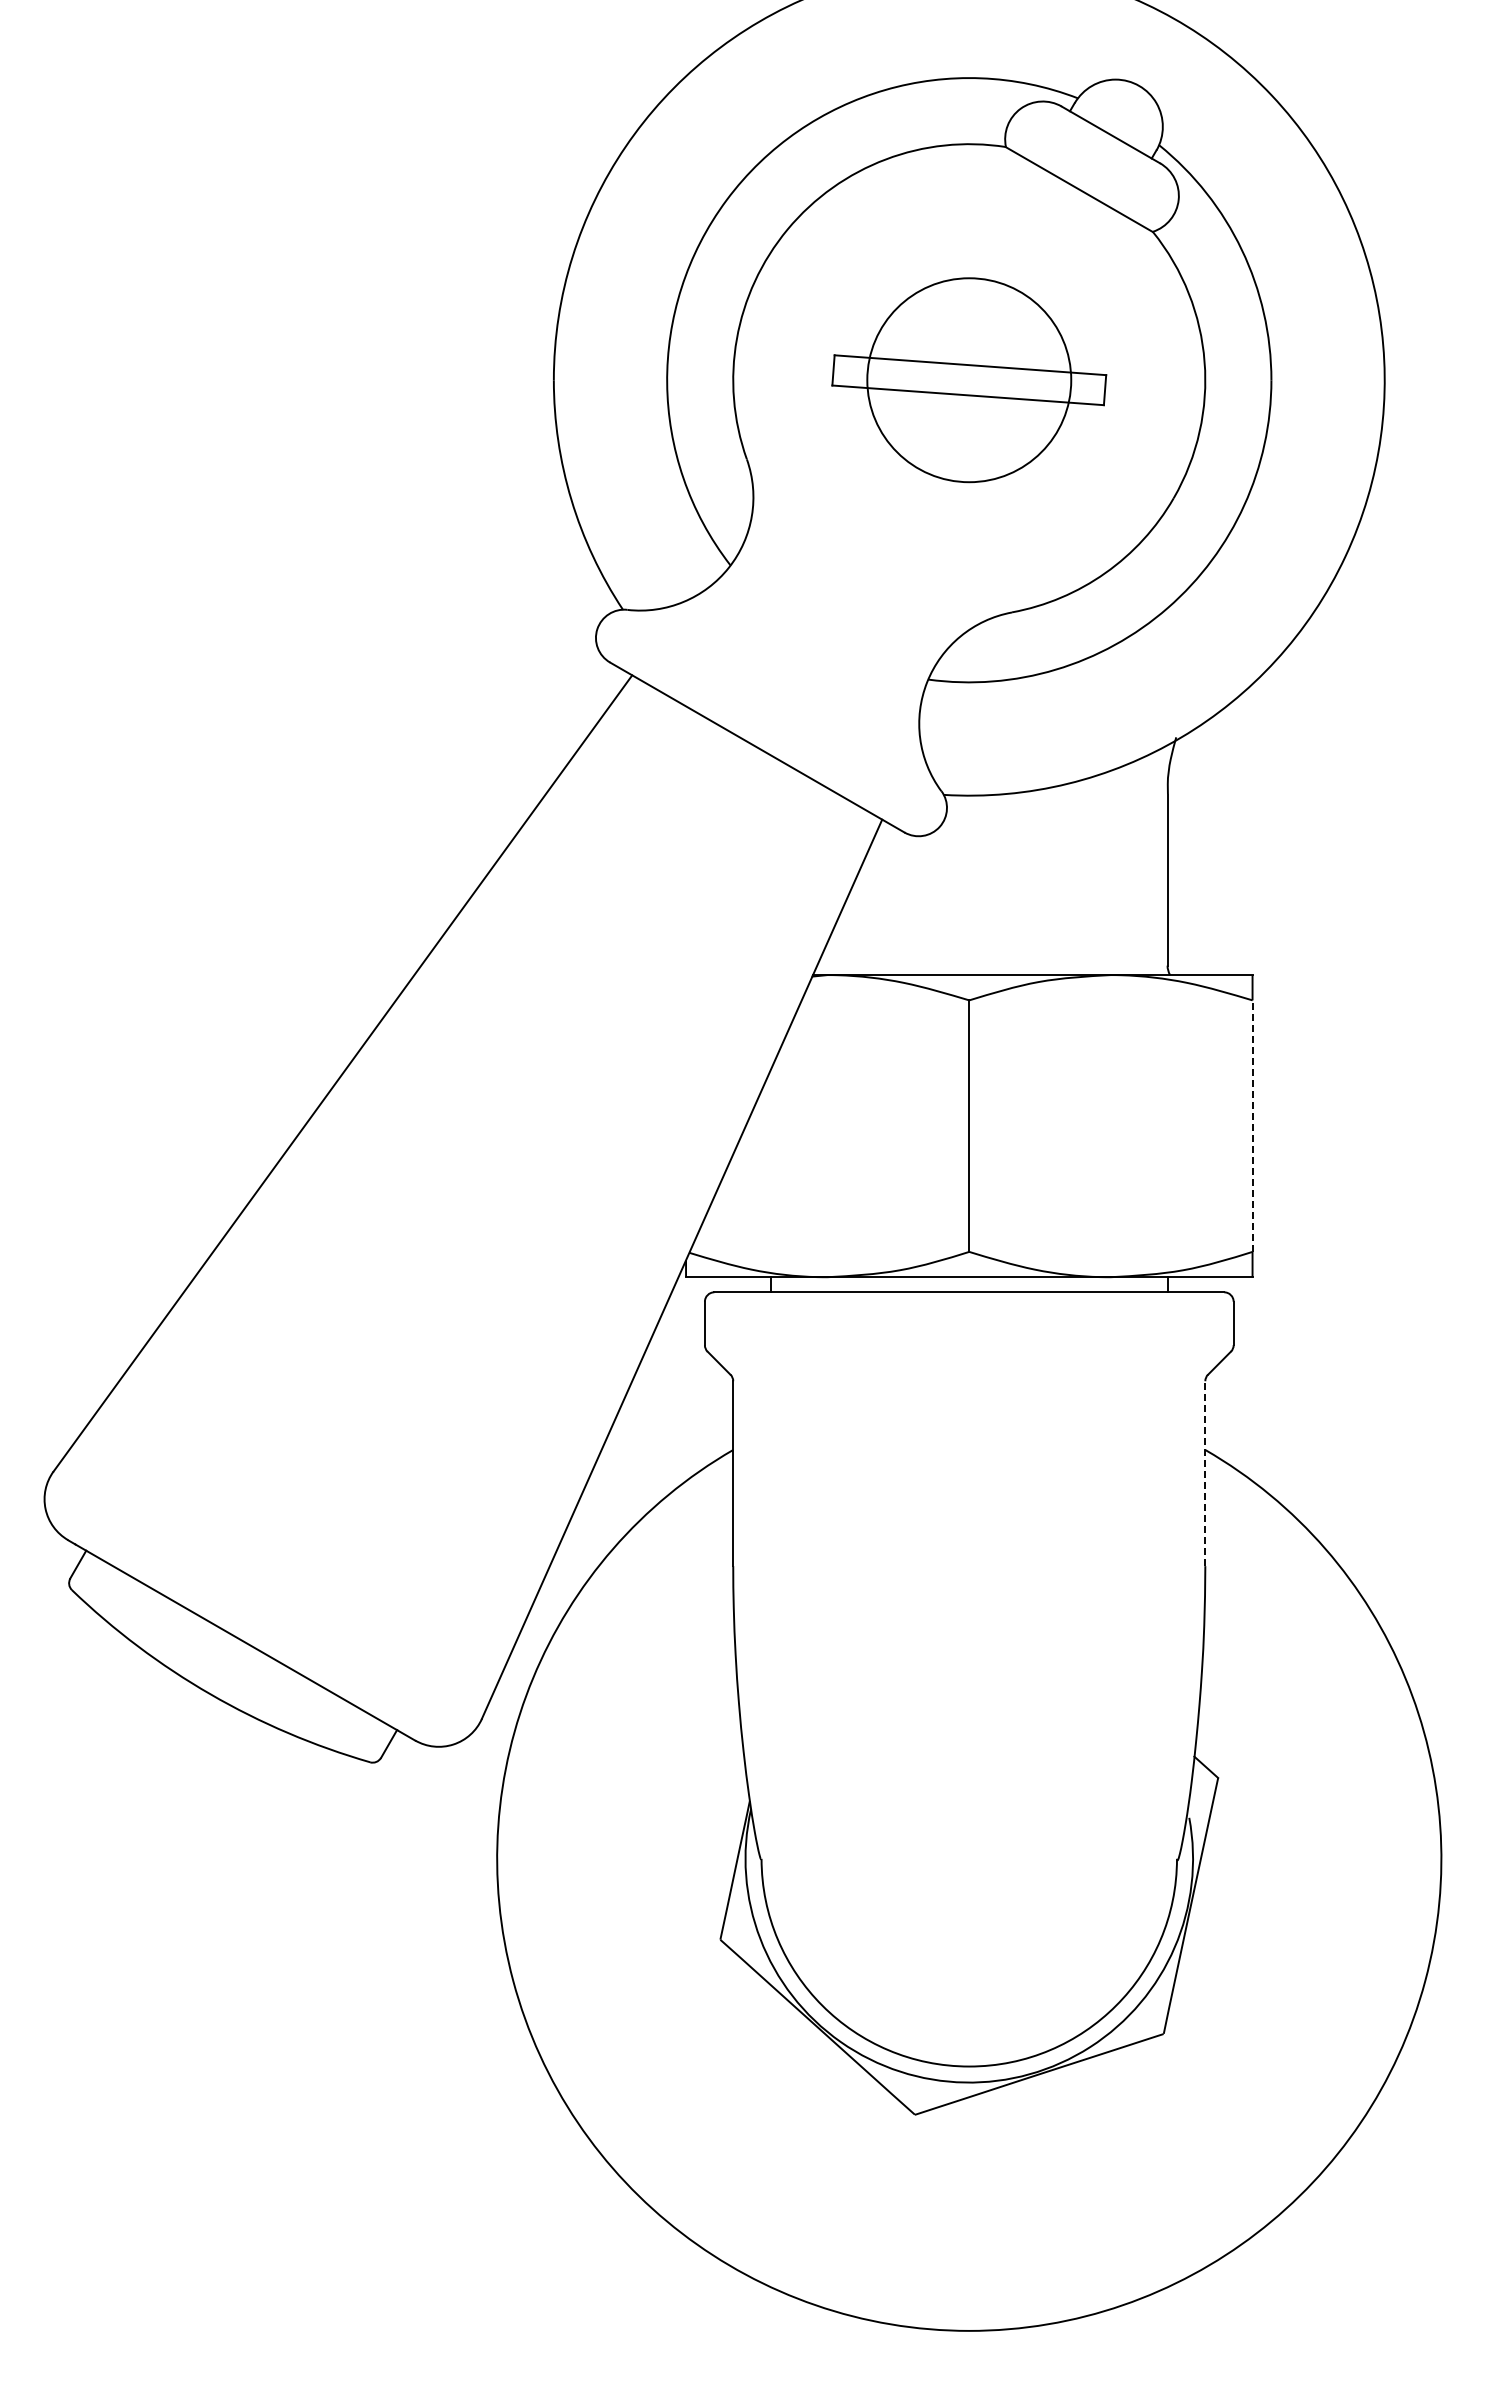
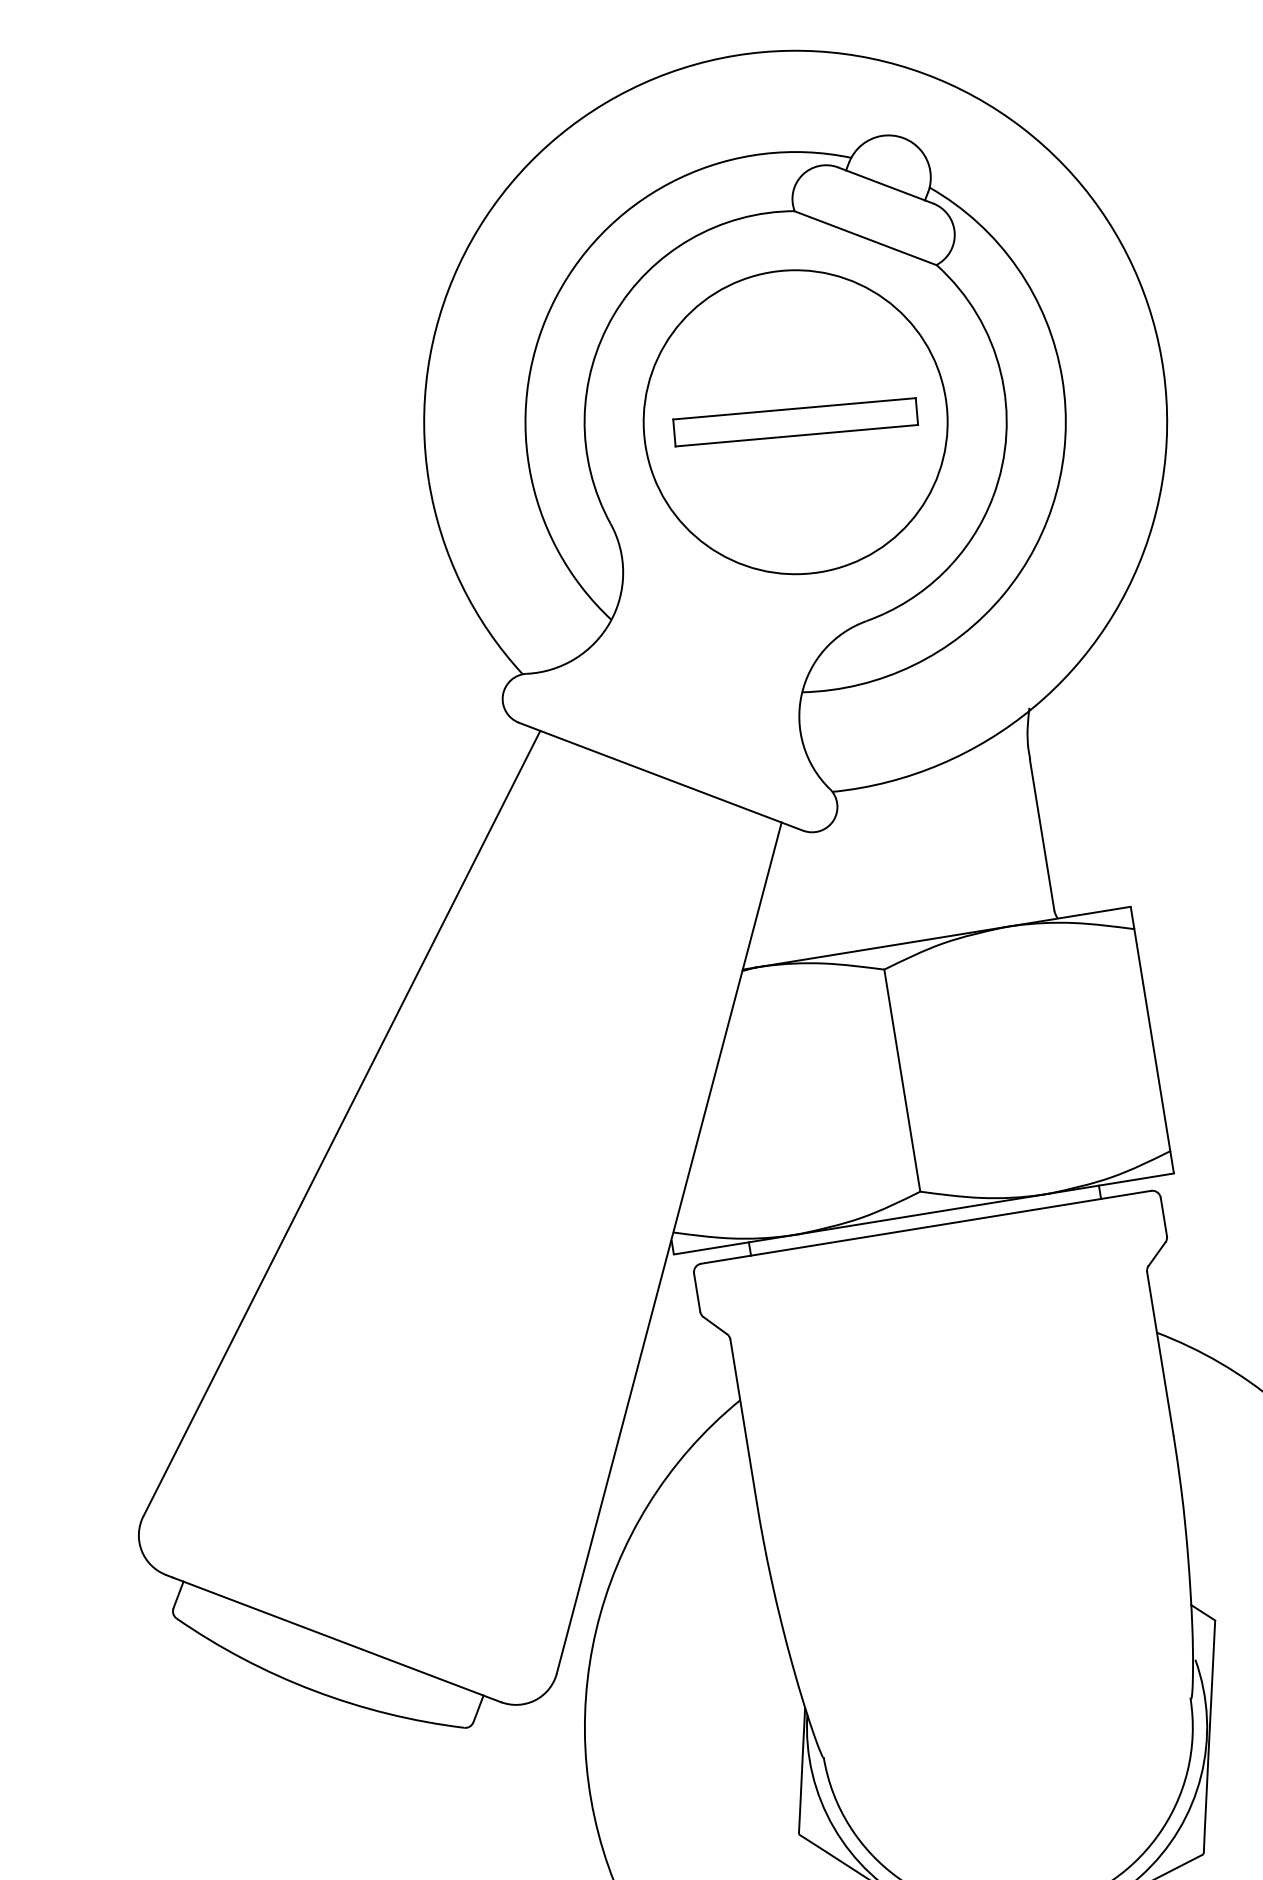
circle: (969, 380) -> (795, 422), size x1.67
line: (1252, 1126) -> (1152, 1040), dashed -> solid
line: (1205, 1473) -> (1160, 1353), dashed -> solid

